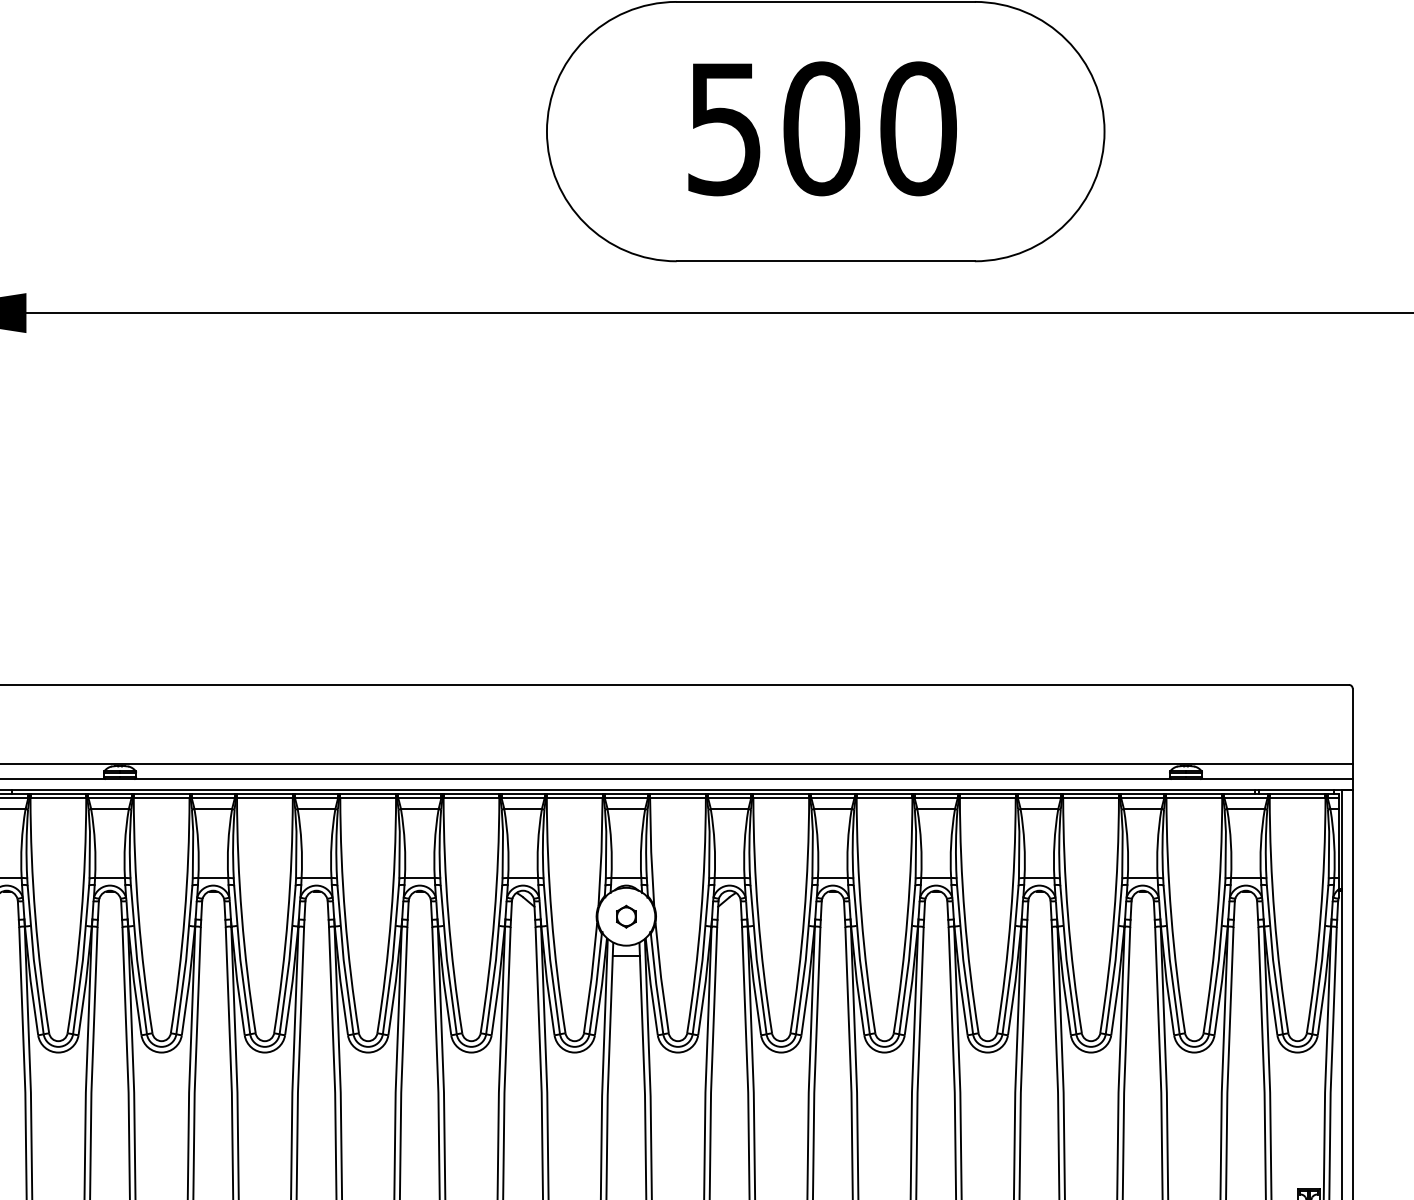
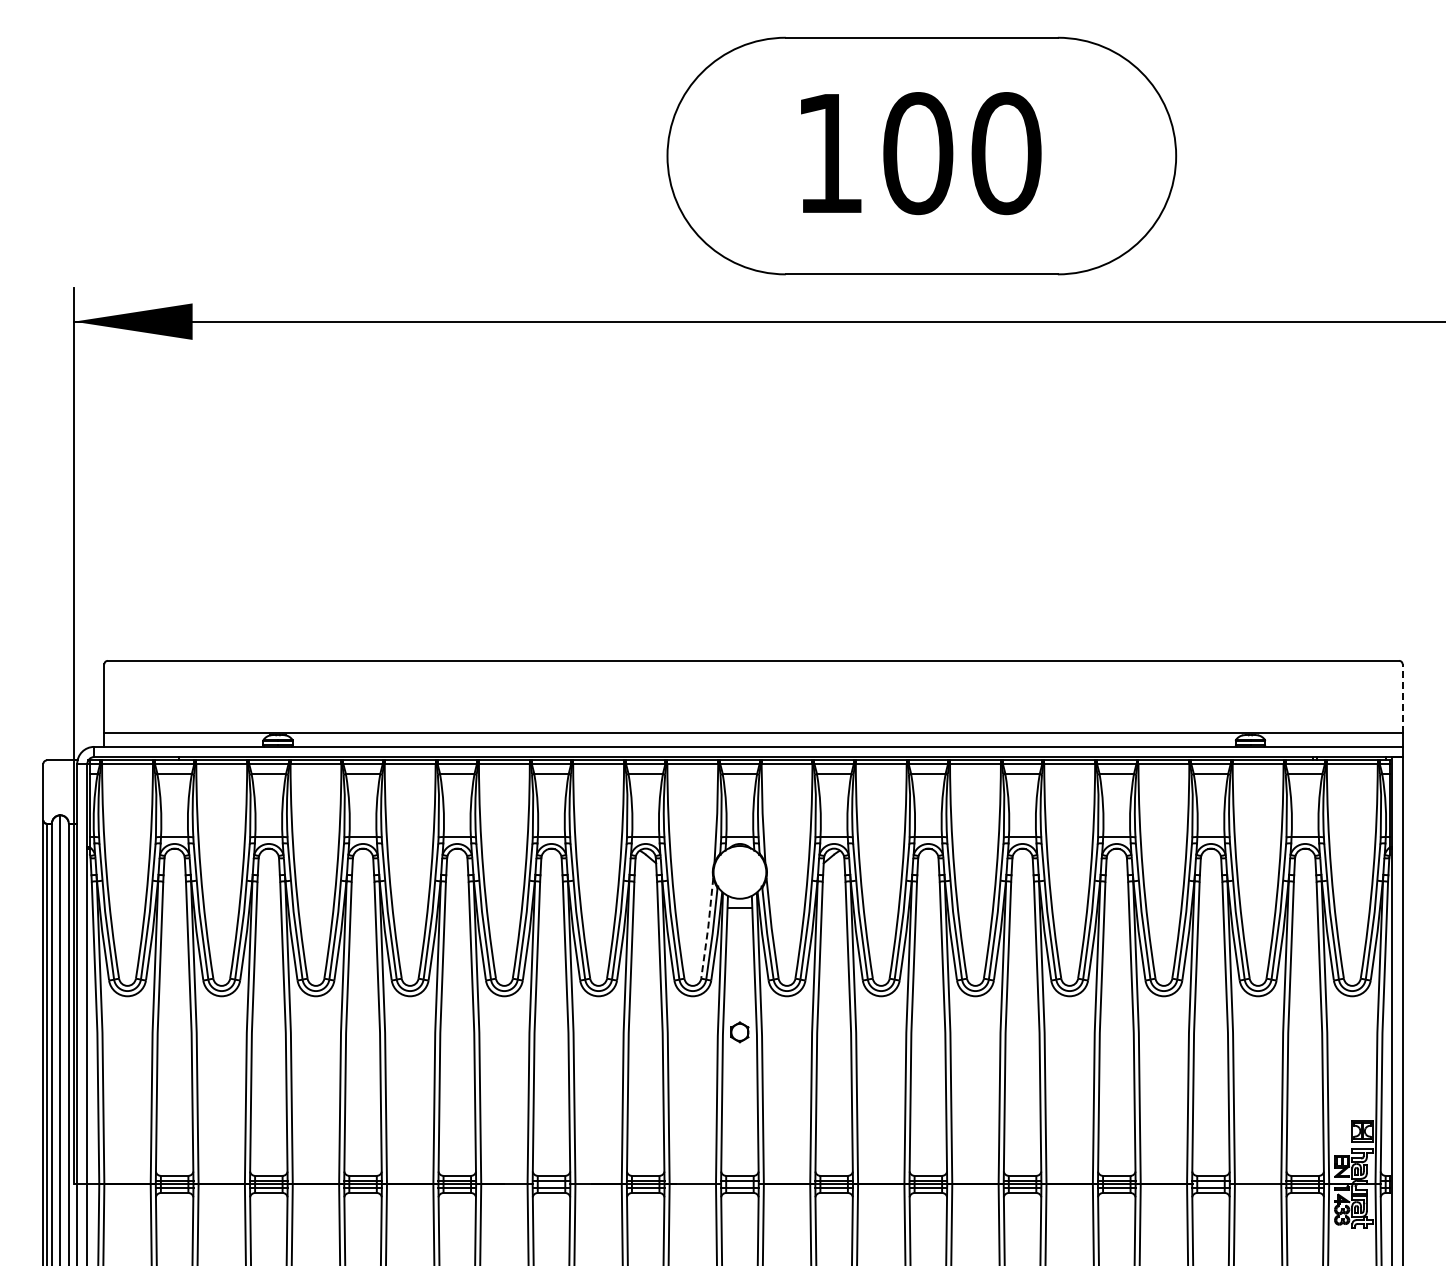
text: (723, 129) -> (828, 154), 500 -> 100
line: (1352, 726) -> (1402, 698), solid -> dashed
part: (625, 916) -> (739, 1032), moved
line: (591, 978) -> (708, 928), solid -> dashed

